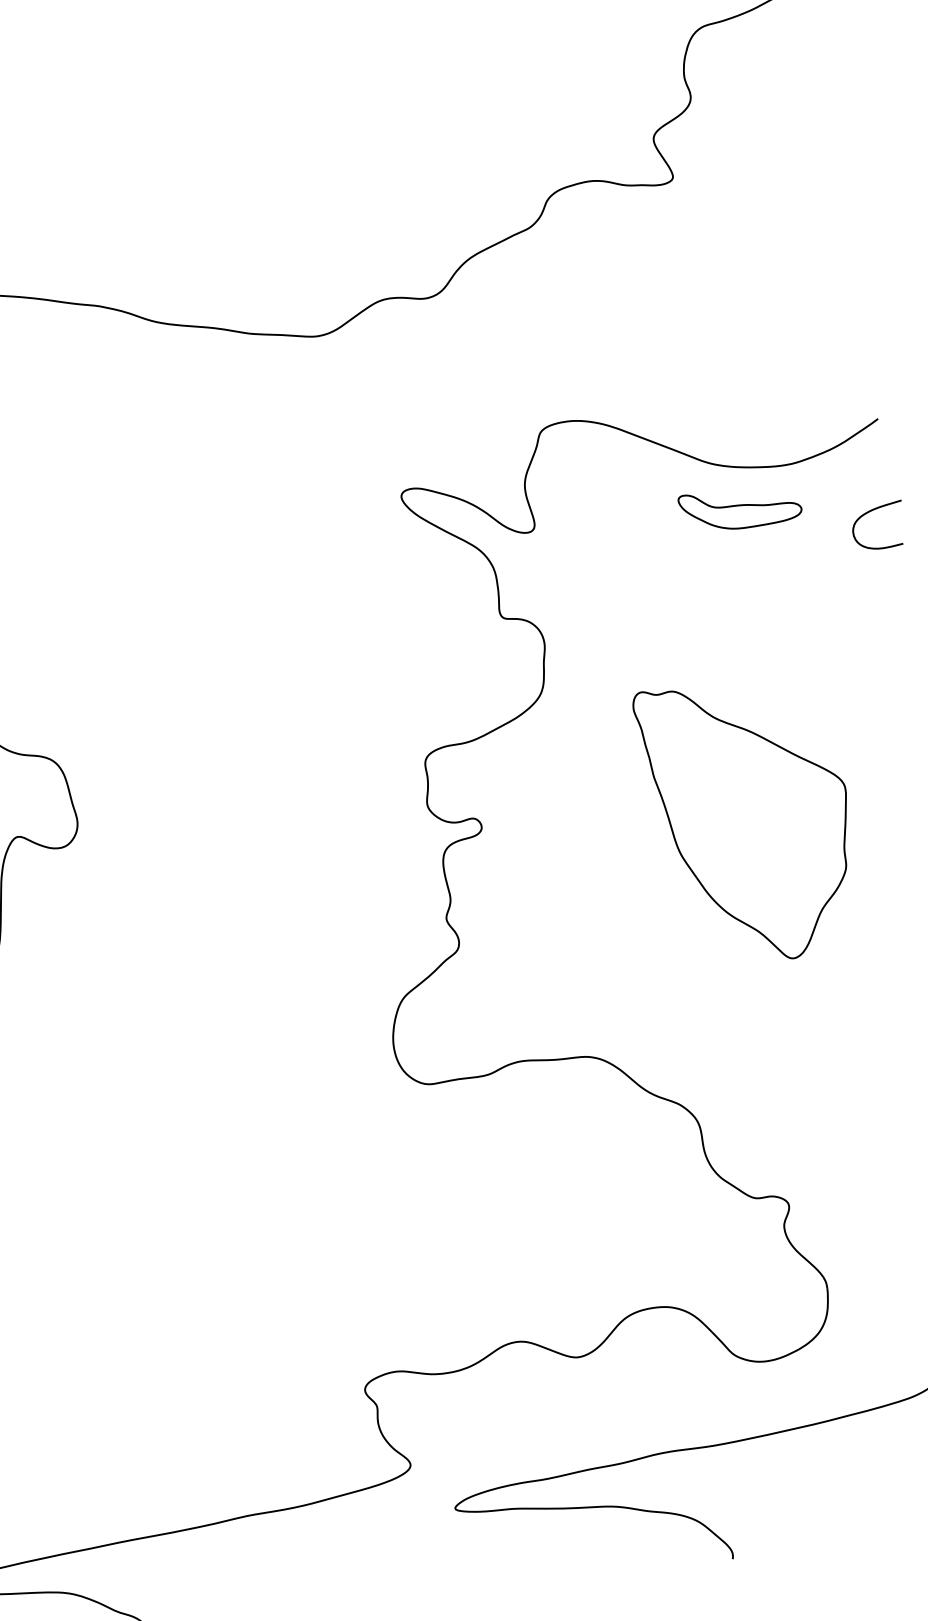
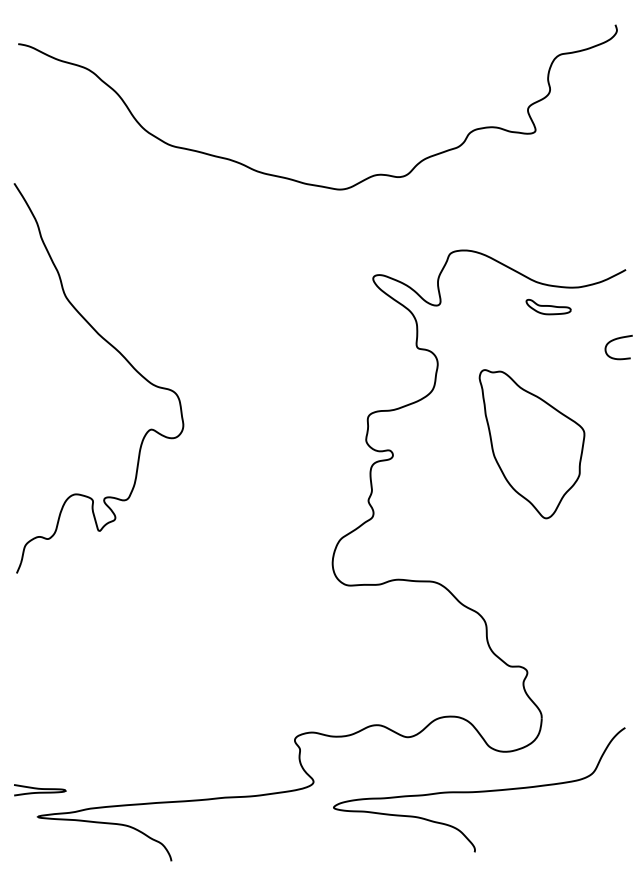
part: (740, 507) -> (548, 306), size x0.7
curve: (870, 513) -> (615, 340), moved
part: (747, 822) -> (531, 444), moved

